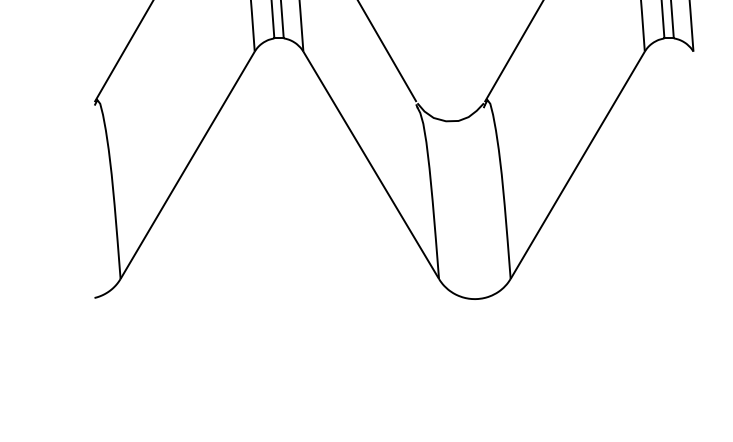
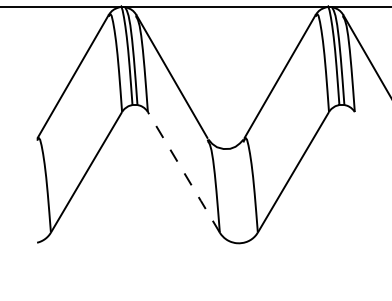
line: (370, 165) -> (183, 172), solid -> dashed

